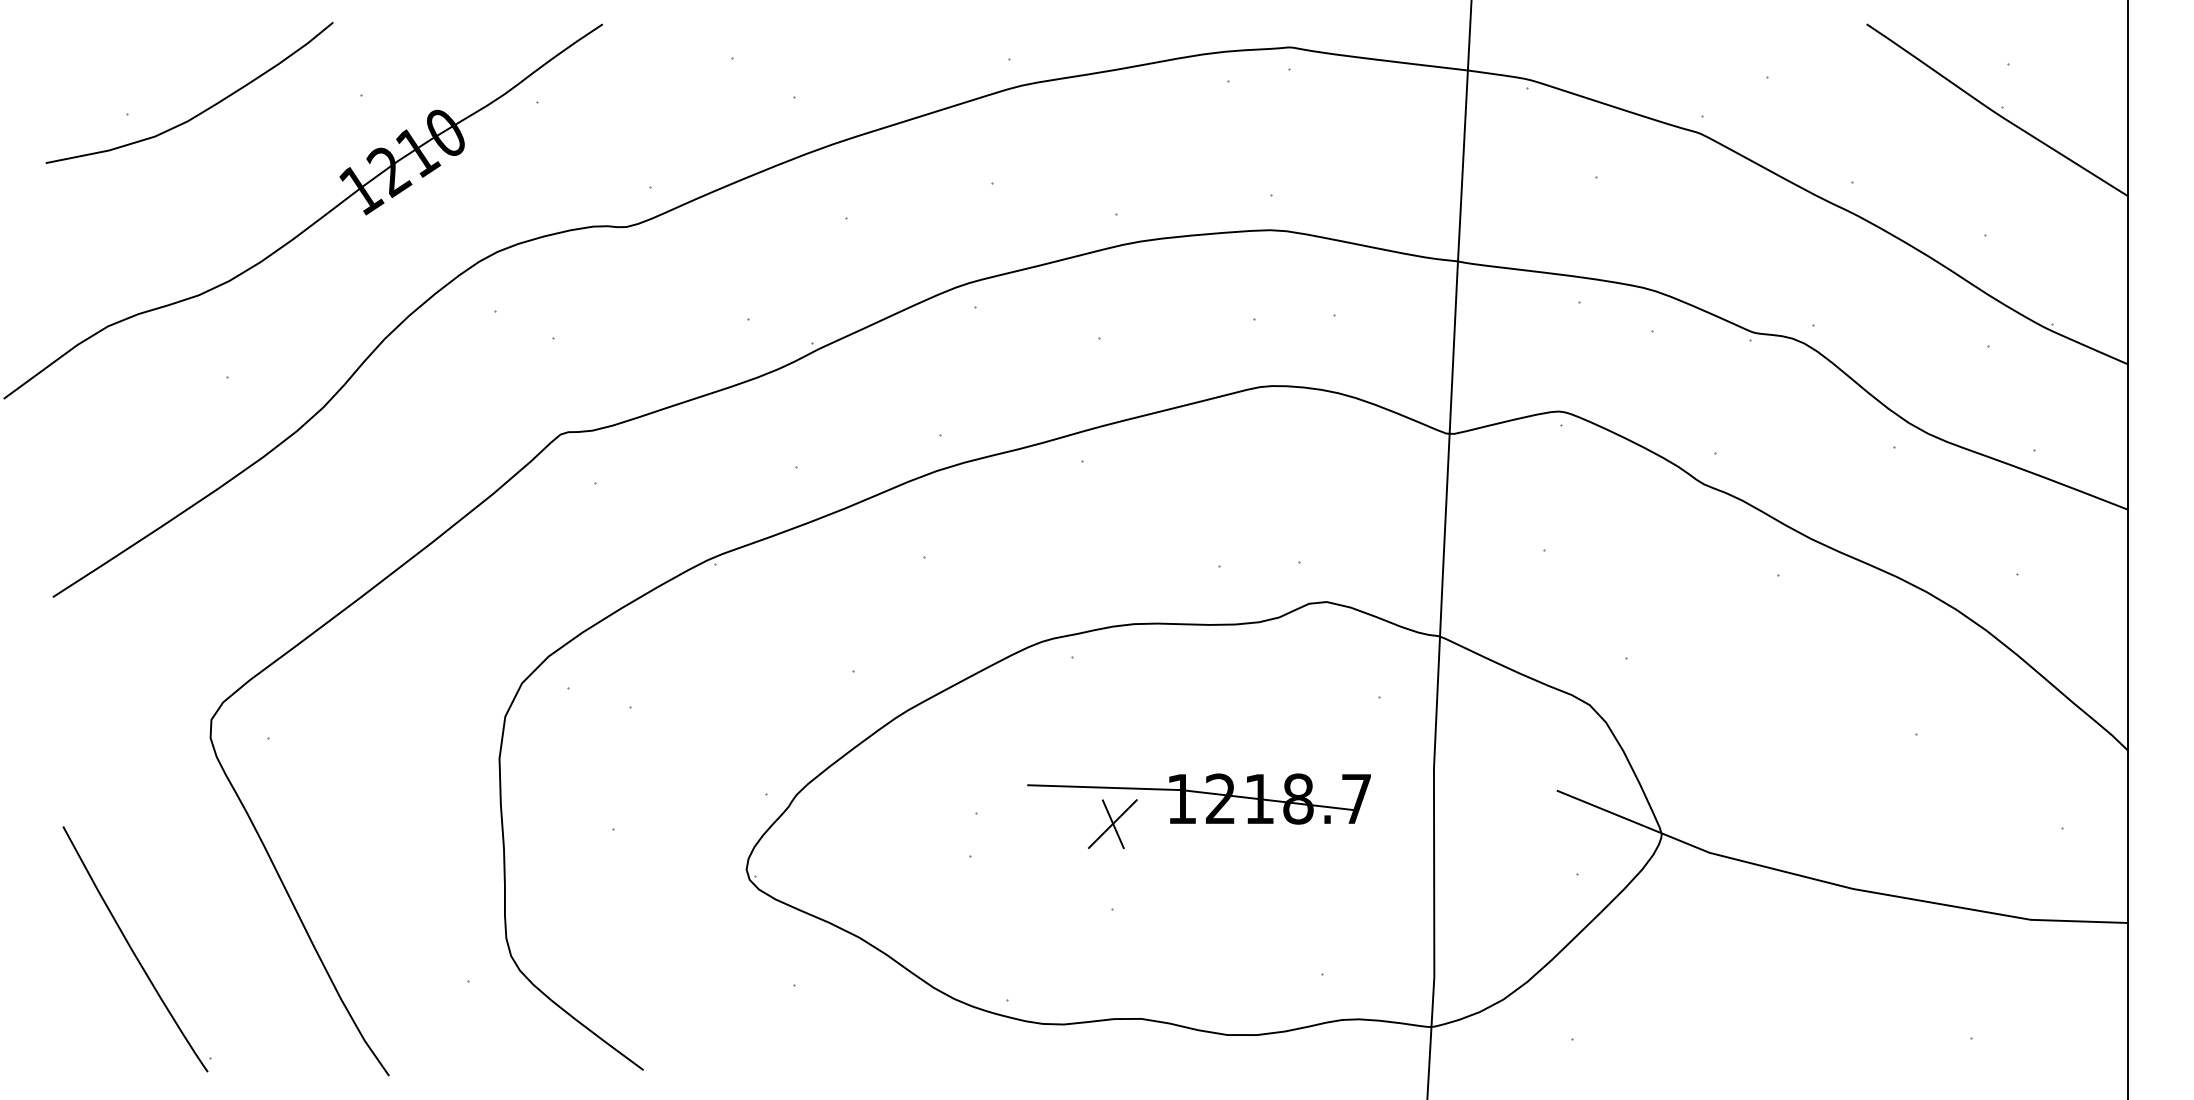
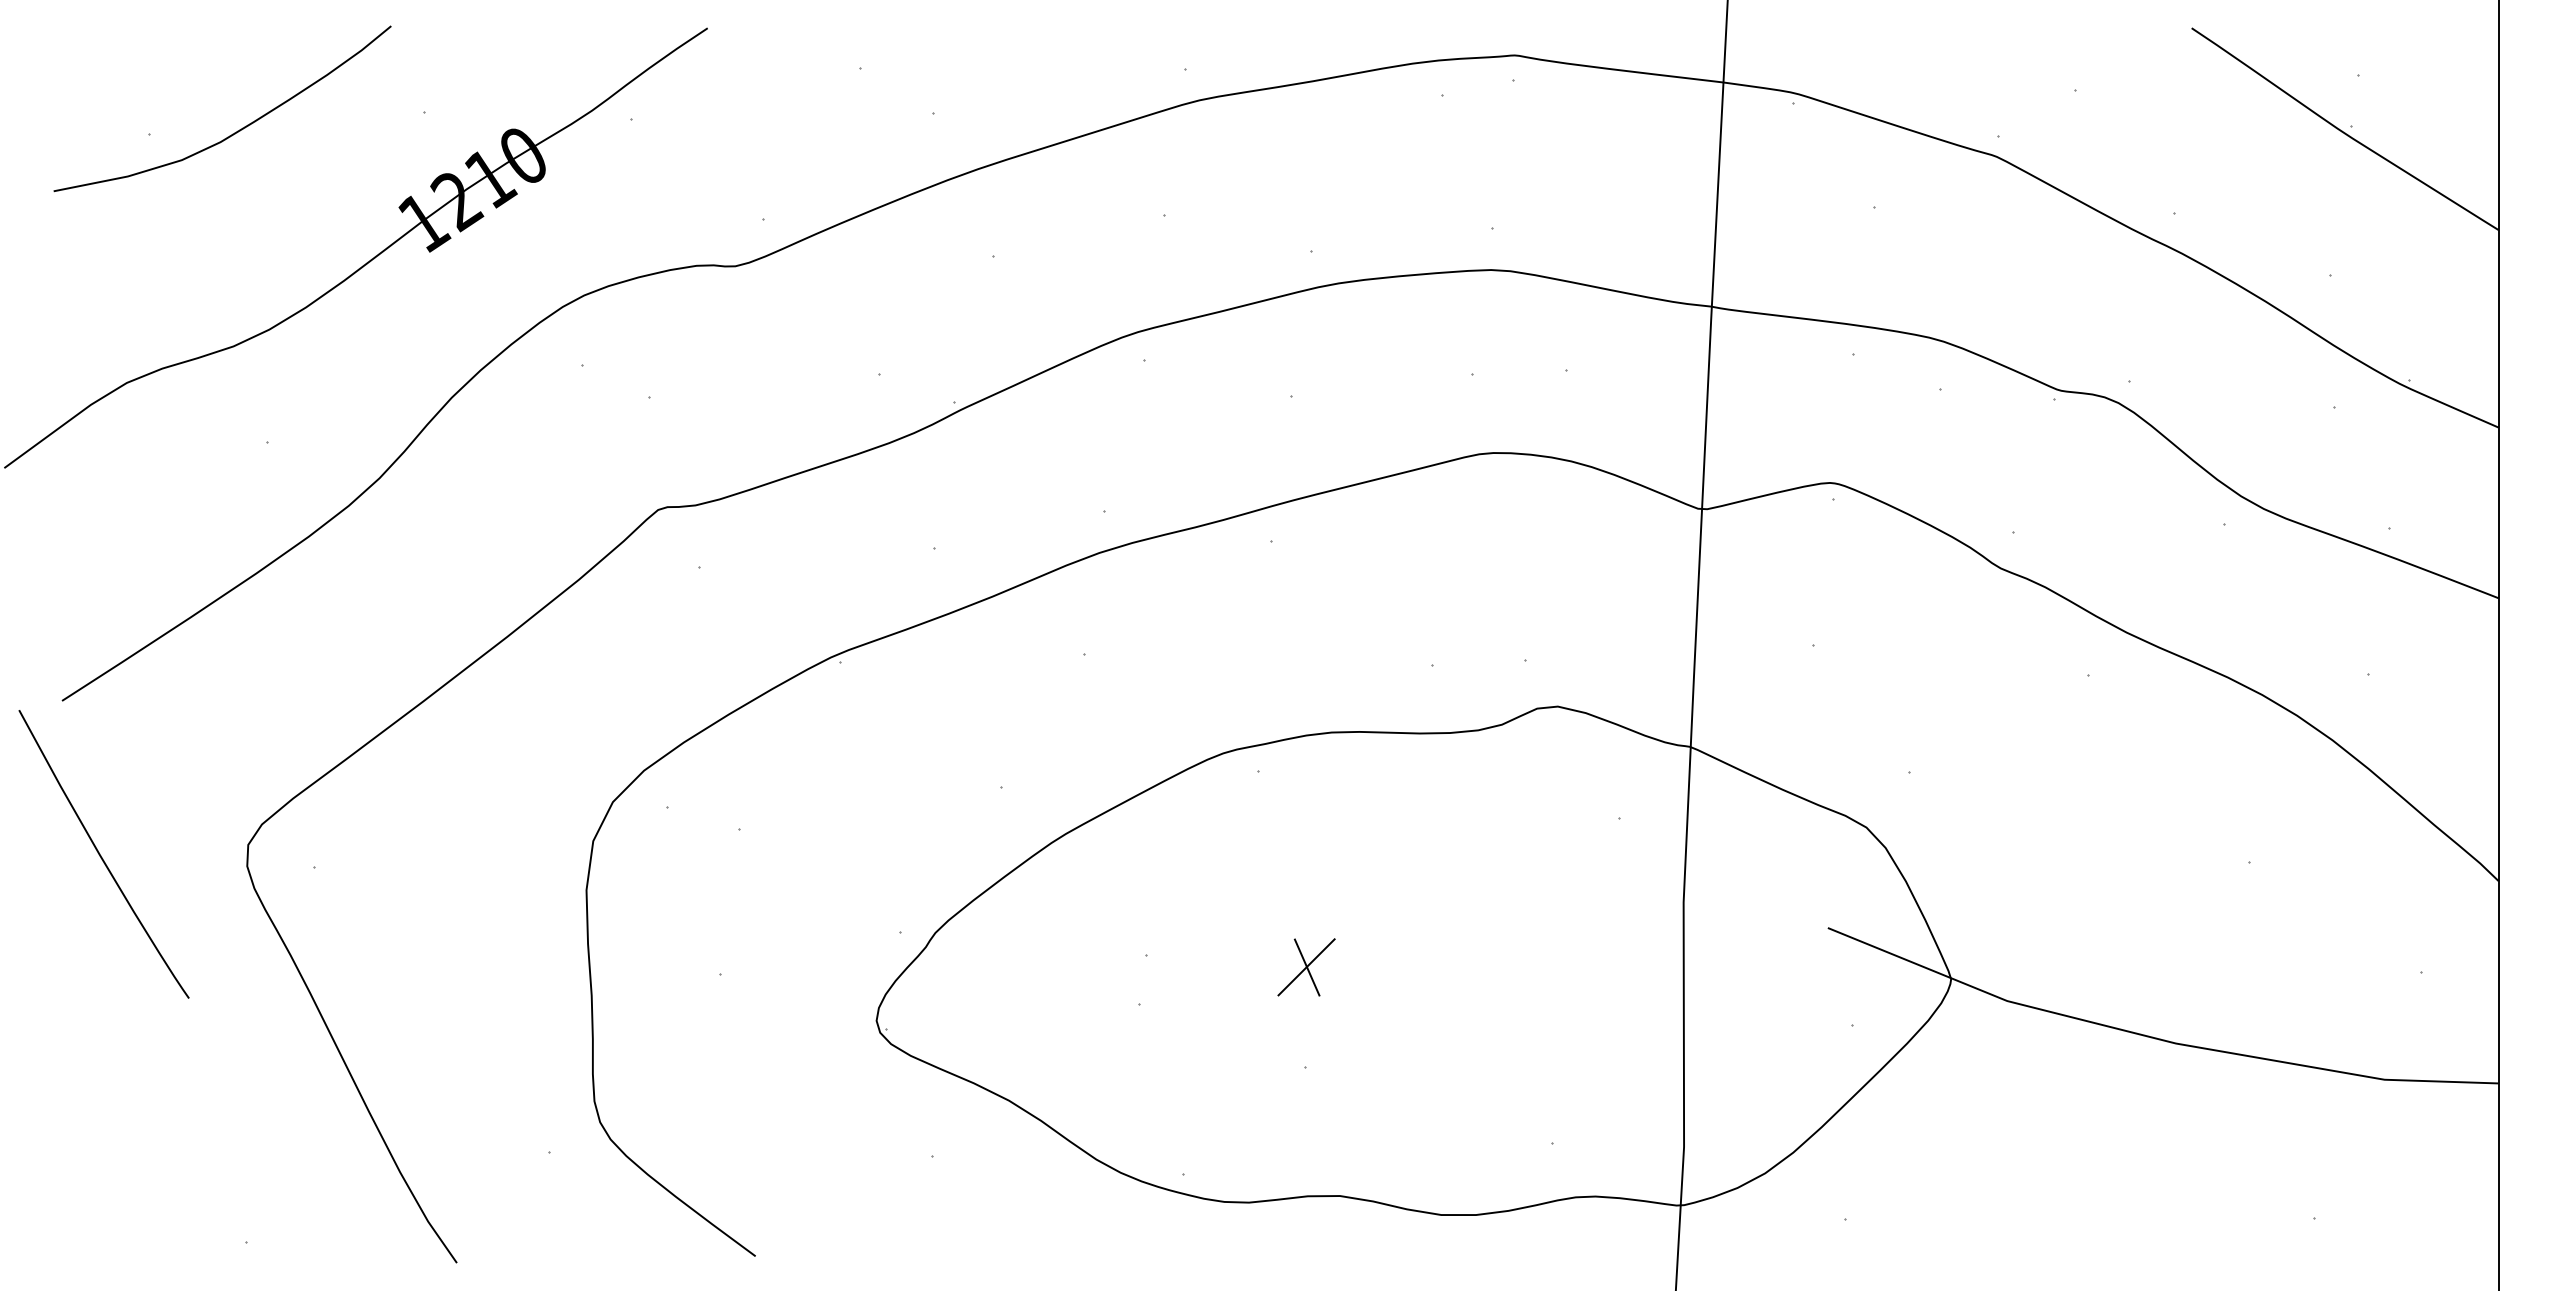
part: (1198, 792) -> (1407, 930), removed
curve: (133, 950) -> (101, 855), moved

